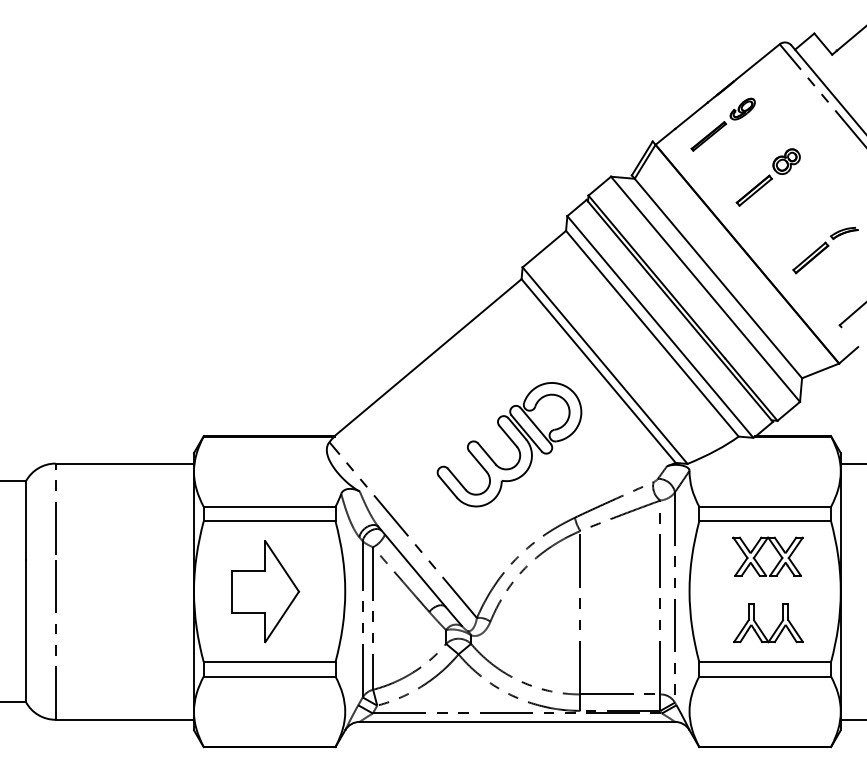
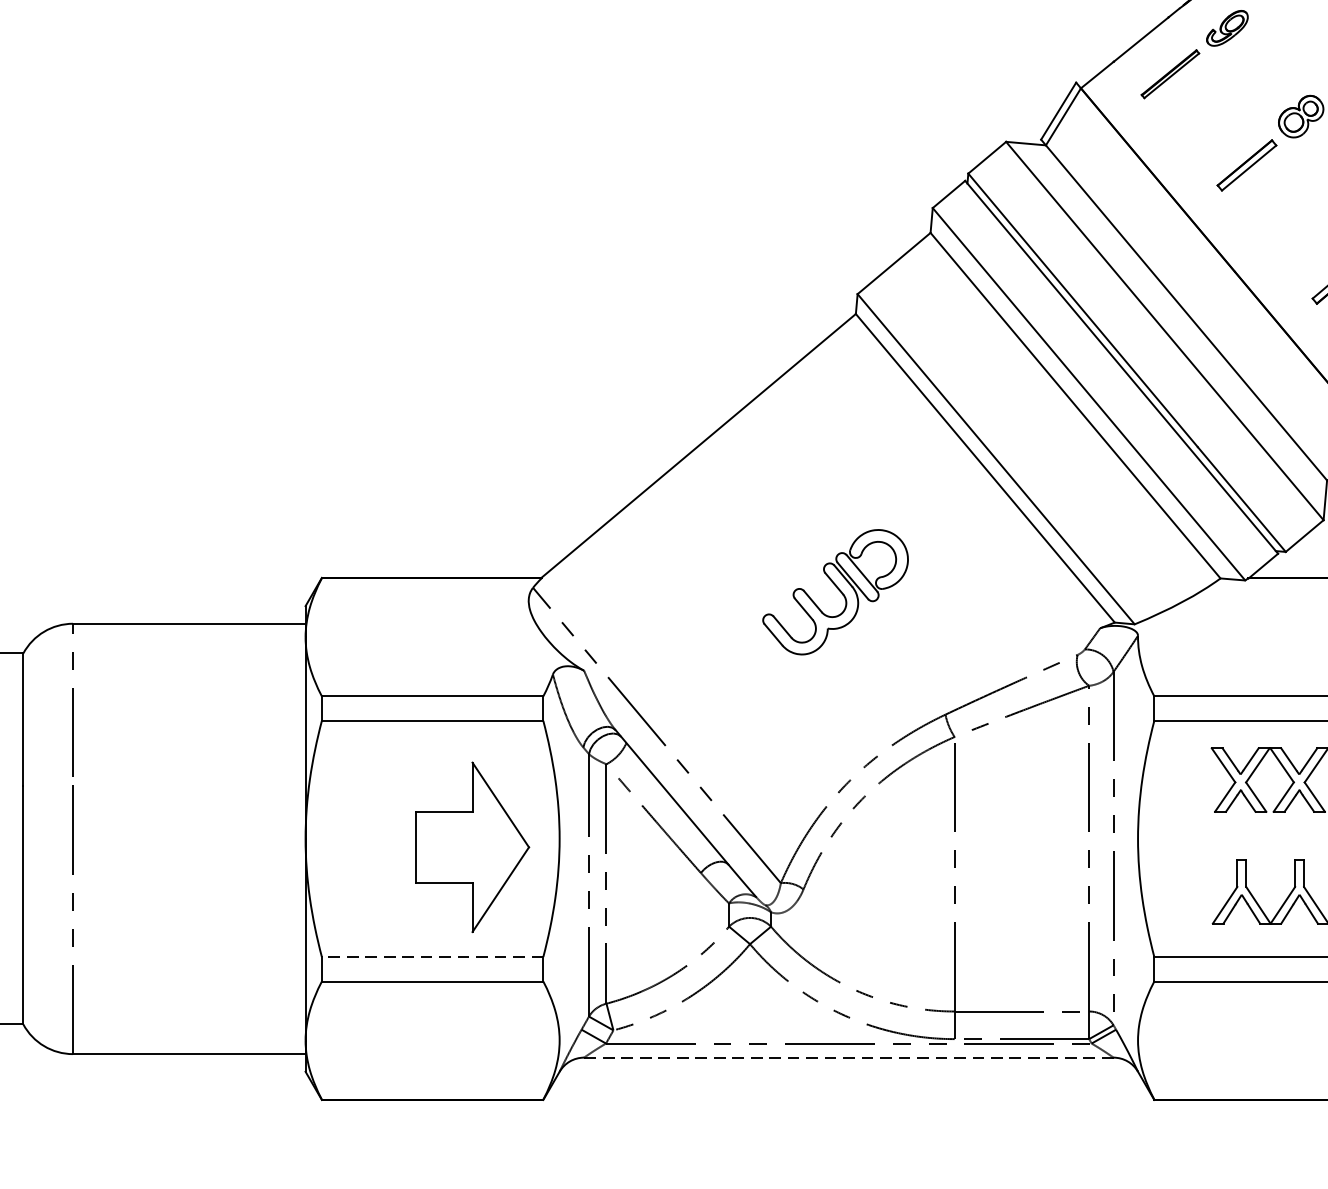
part: (509, 444) -> (835, 591), size x0.6
part: (265, 591) -> (472, 847), moved
line: (269, 661) -> (432, 956), solid -> dashed
line: (517, 721) -> (849, 1056), solid -> dashed

